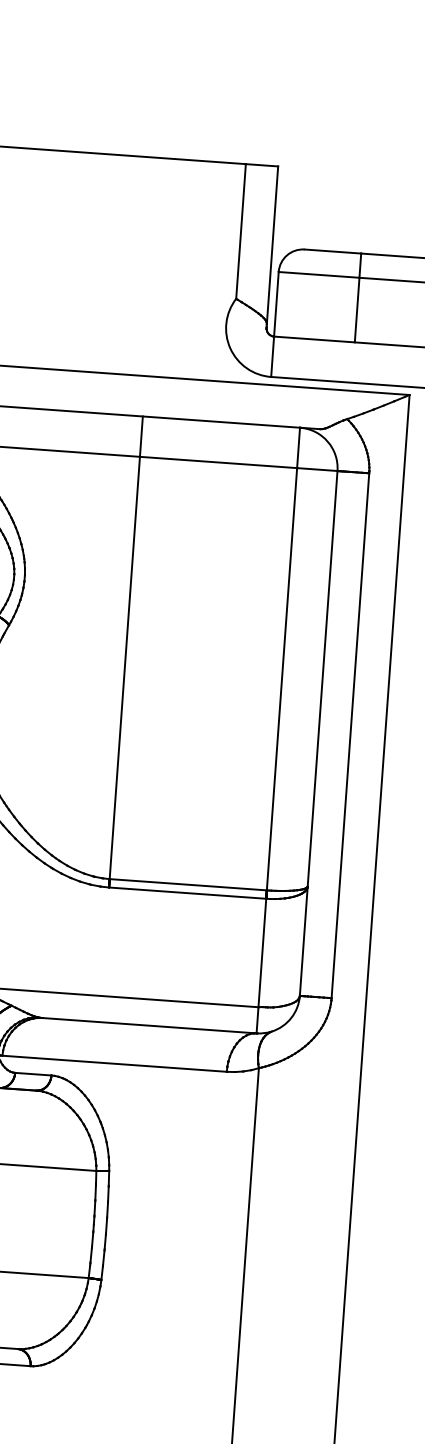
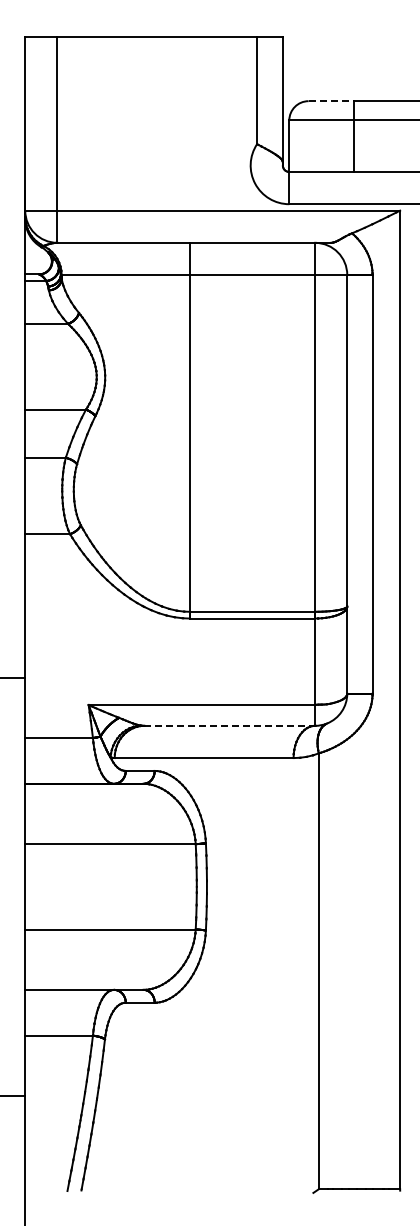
line: (333, 251) -> (331, 101), solid -> dashed
line: (150, 1025) -> (230, 725), solid -> dashed

